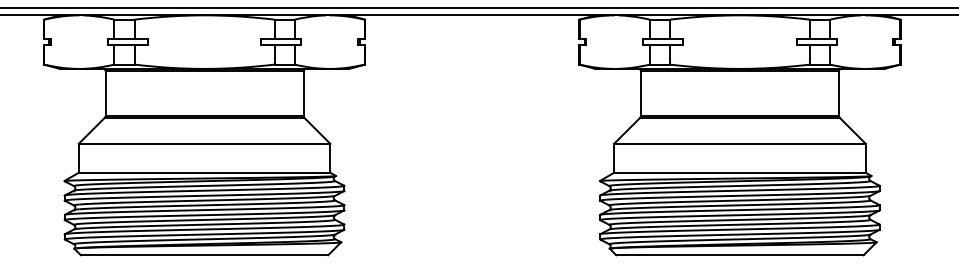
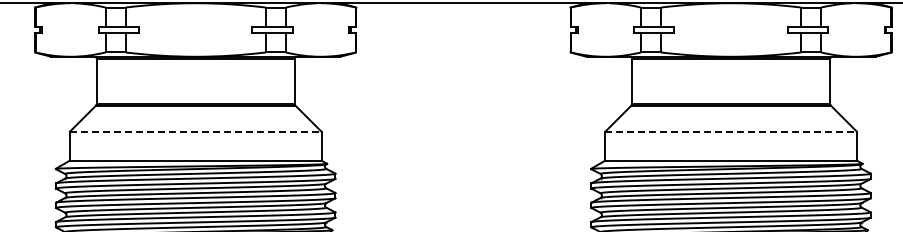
line: (204, 143) -> (195, 131), solid -> dashed
line: (739, 143) -> (730, 131), solid -> dashed

